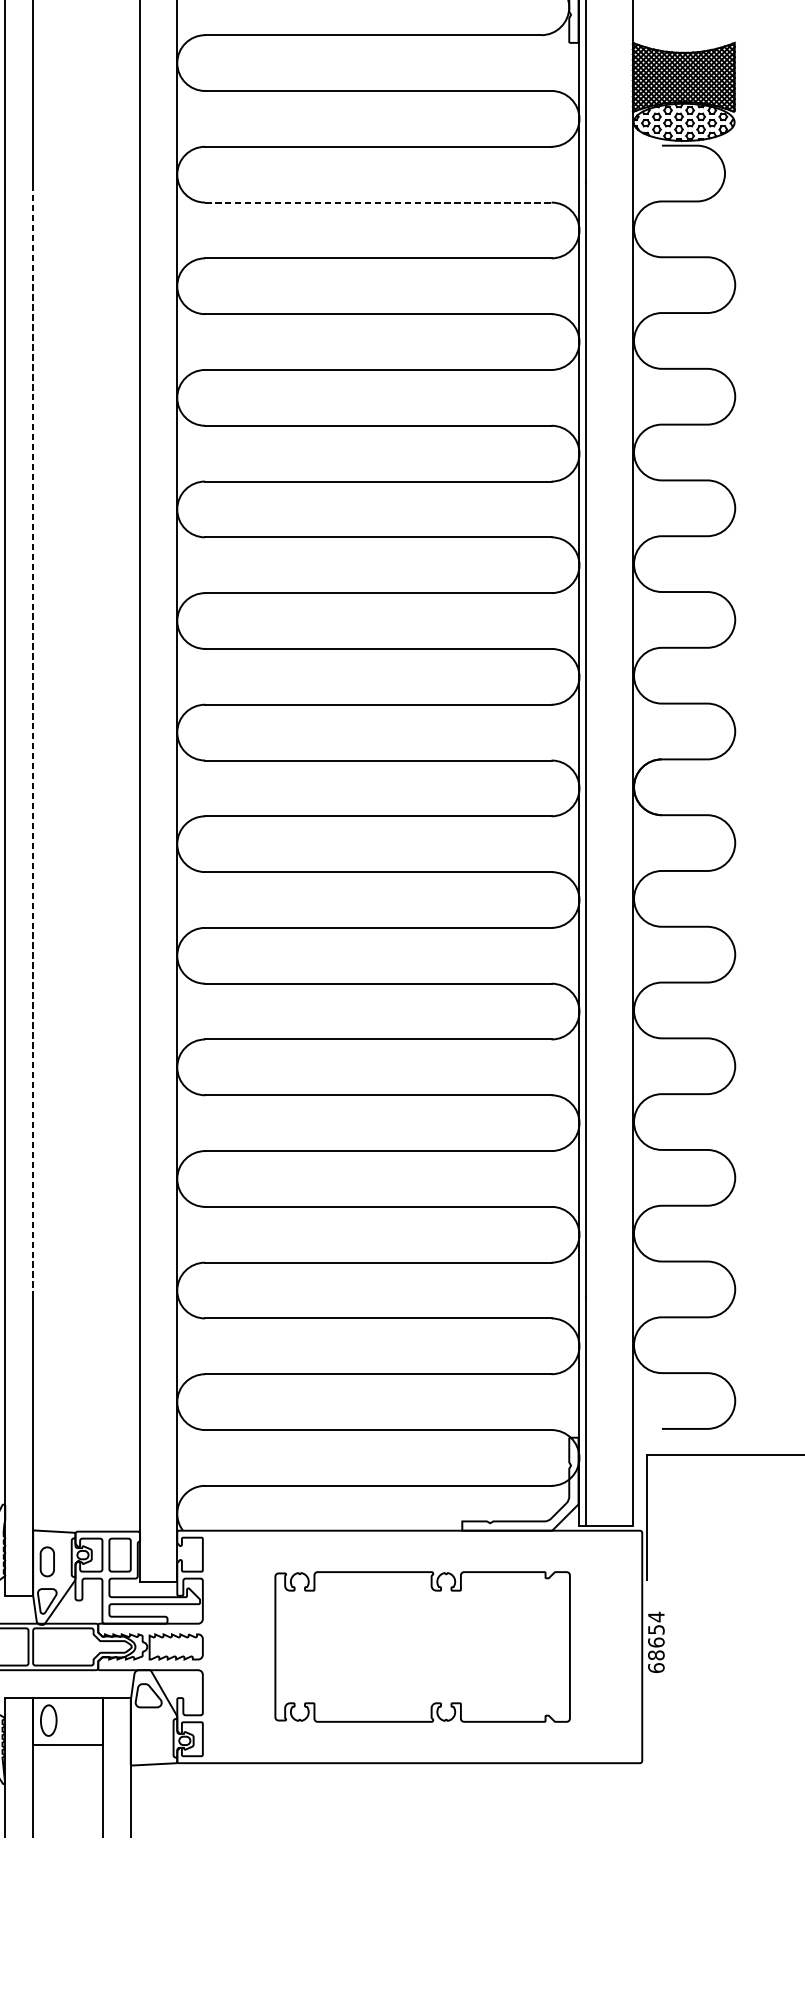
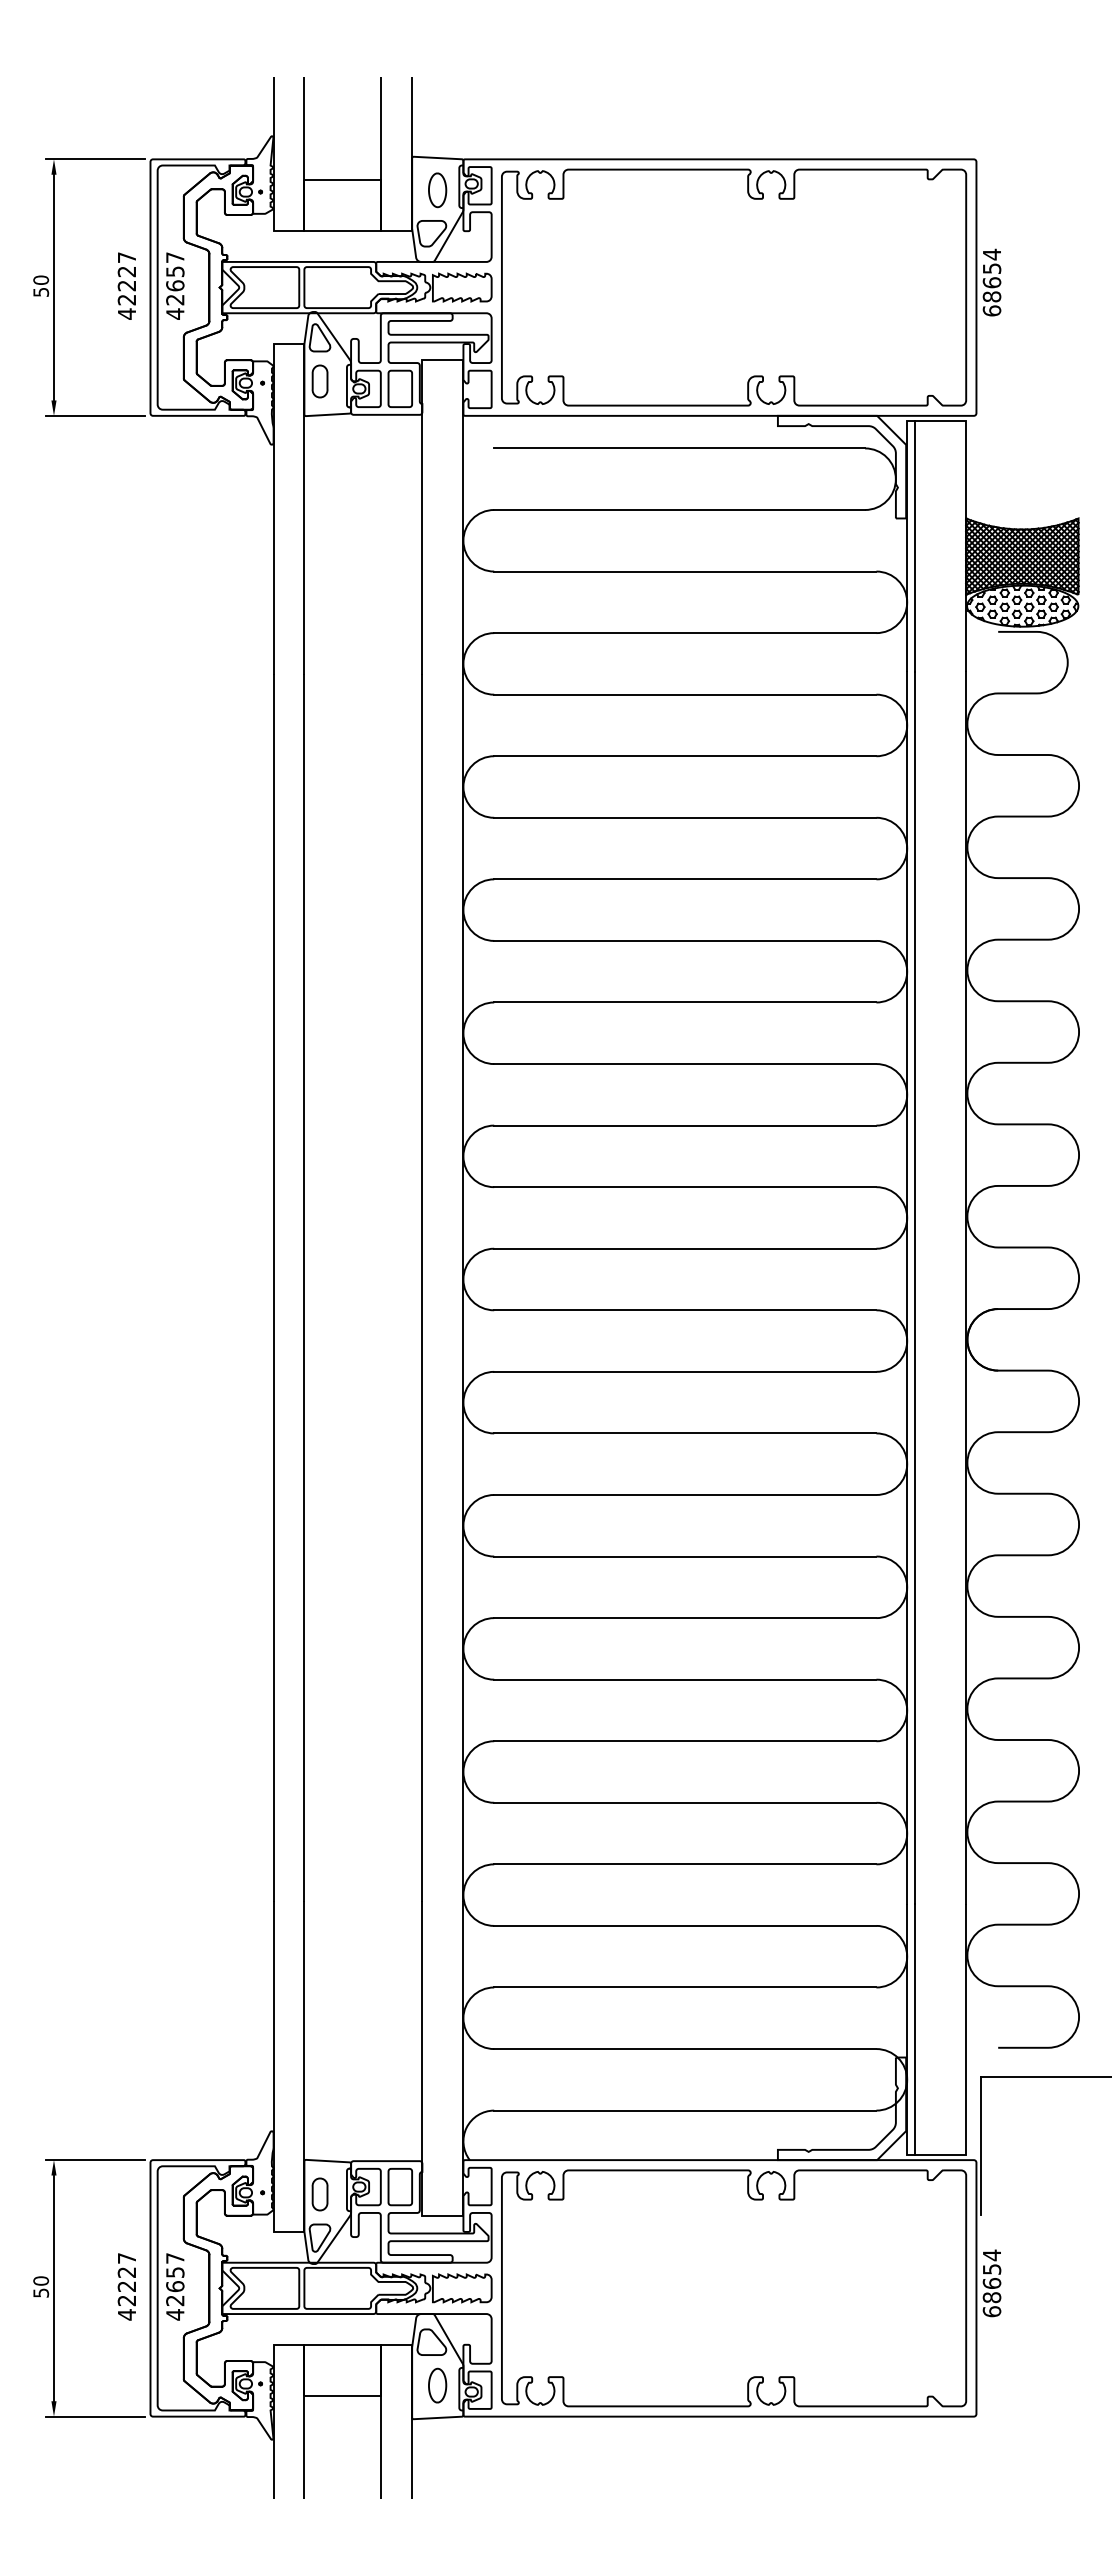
line: (378, 202) -> (685, 694), dashed -> solid
line: (33, 740) -> (304, 1288), dashed -> solid
part: (422, 1647) -> (734, 2288), size x1.43
part: (48, 1720) -> (437, 2385), moved

